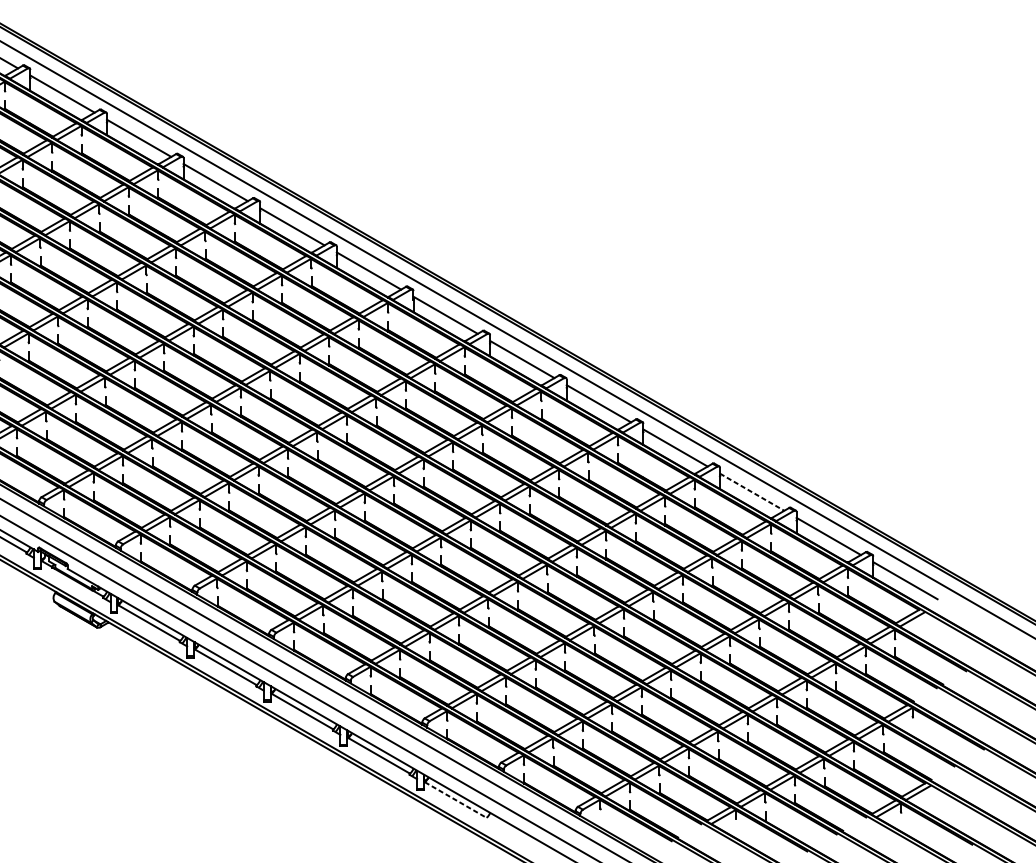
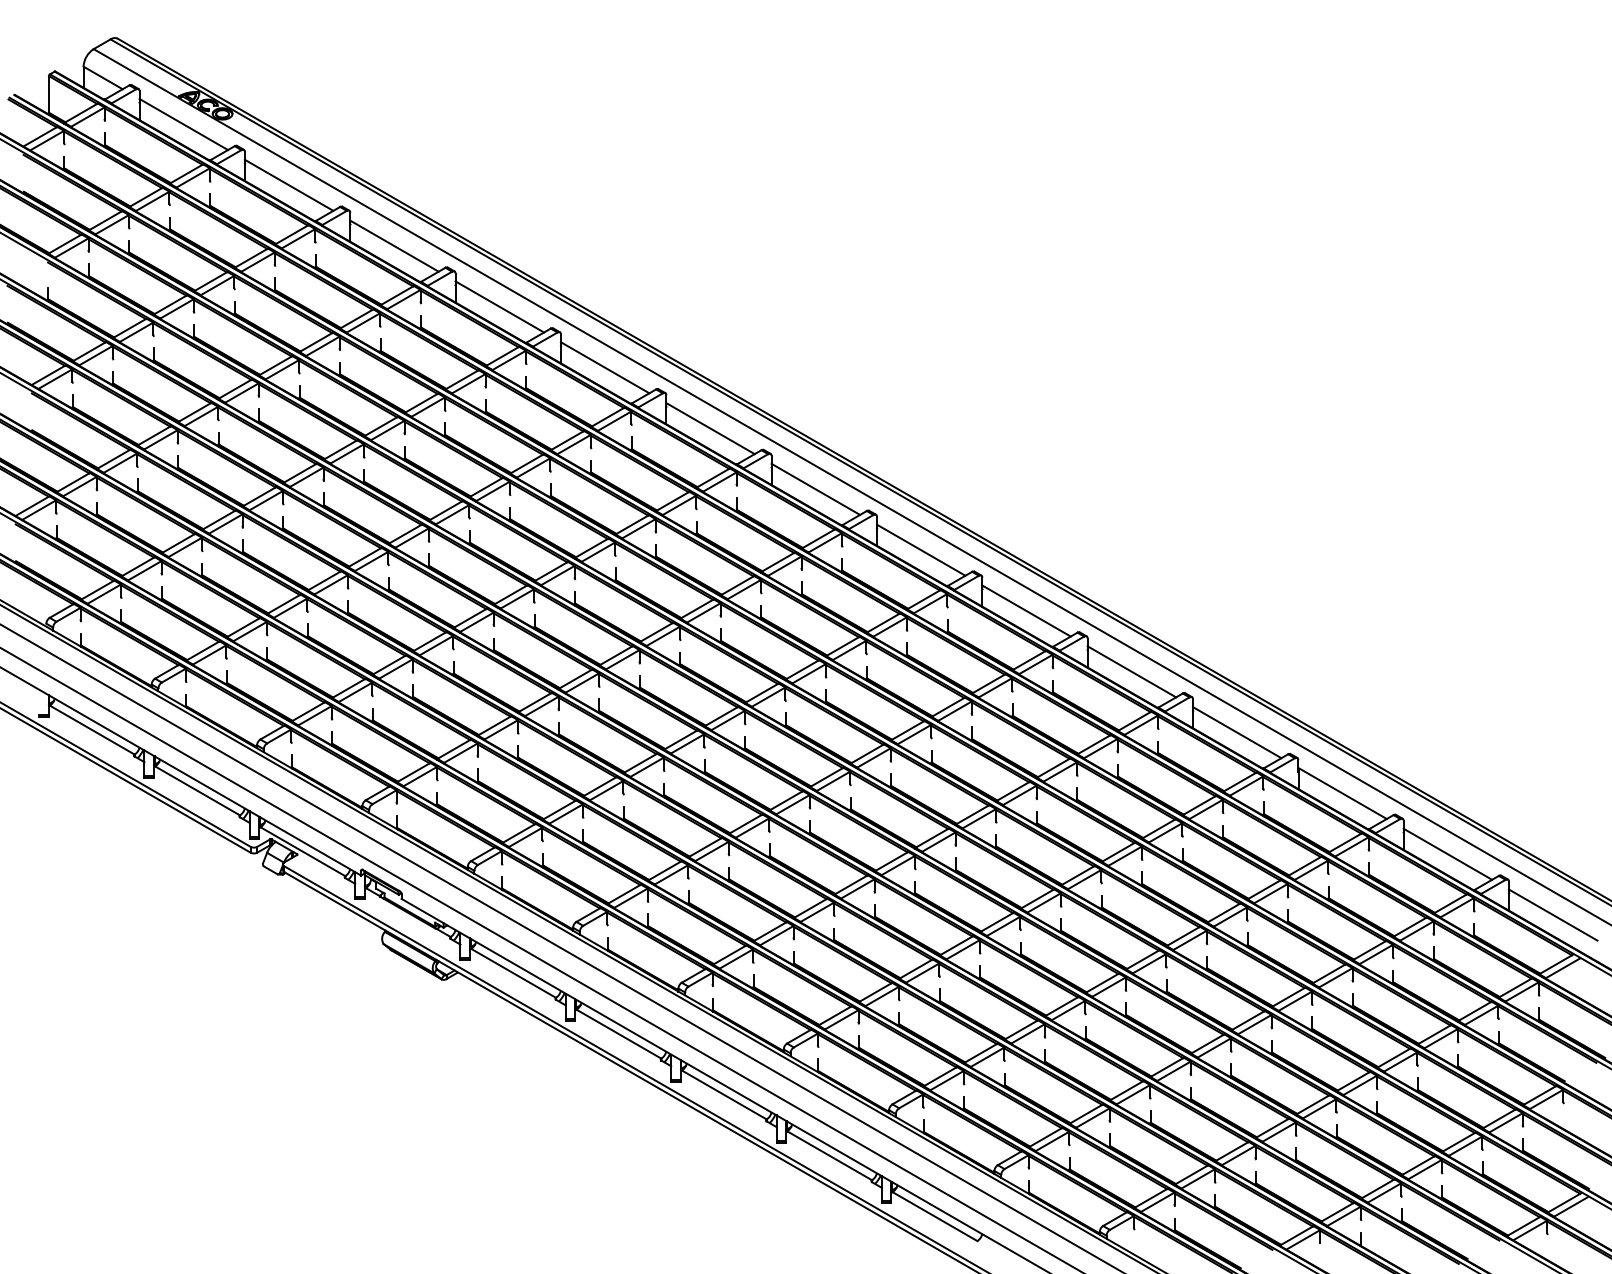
line: (752, 492) -> (1342, 793), dashed -> solid
line: (456, 799) -> (935, 1216), dashed -> solid

